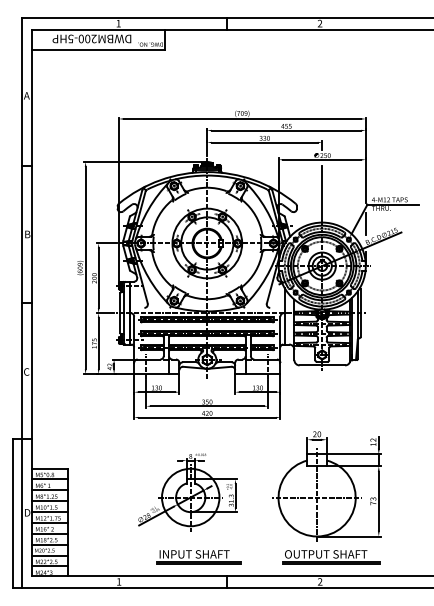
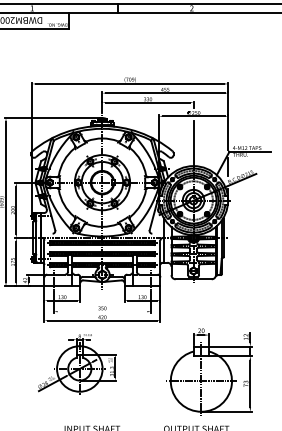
line: (206, 406) -> (101, 311), removed
part: (326, 486) -> (208, 372), moved
part: (187, 492) -> (77, 364), moved

